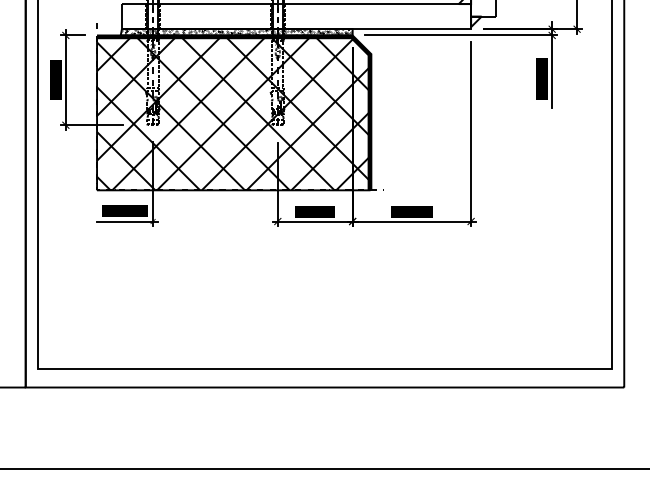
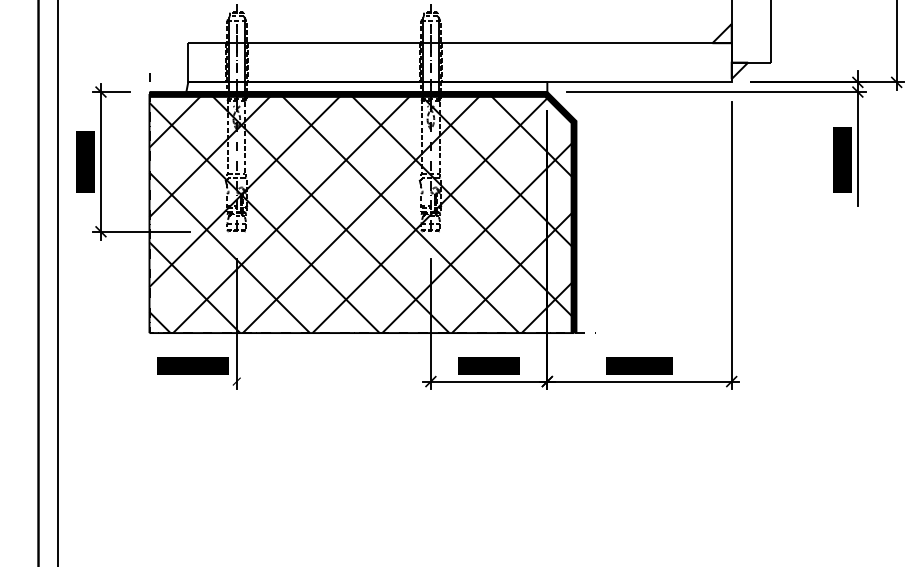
hatch: (236, 32) -> (366, 87), removed
line: (127, 221) -> (196, 381), removed

